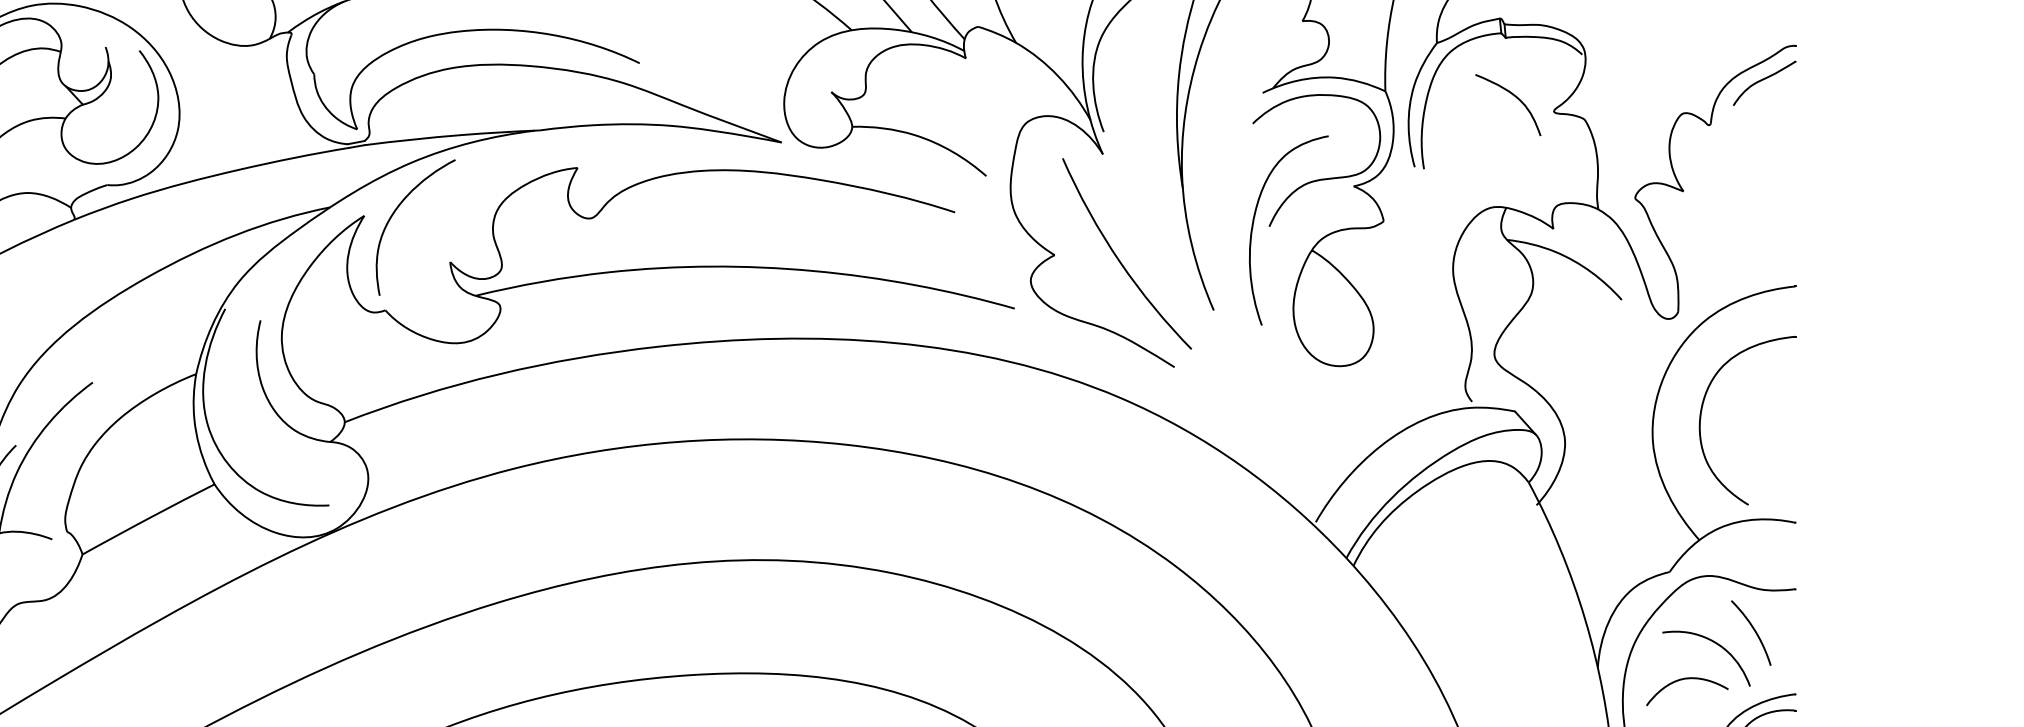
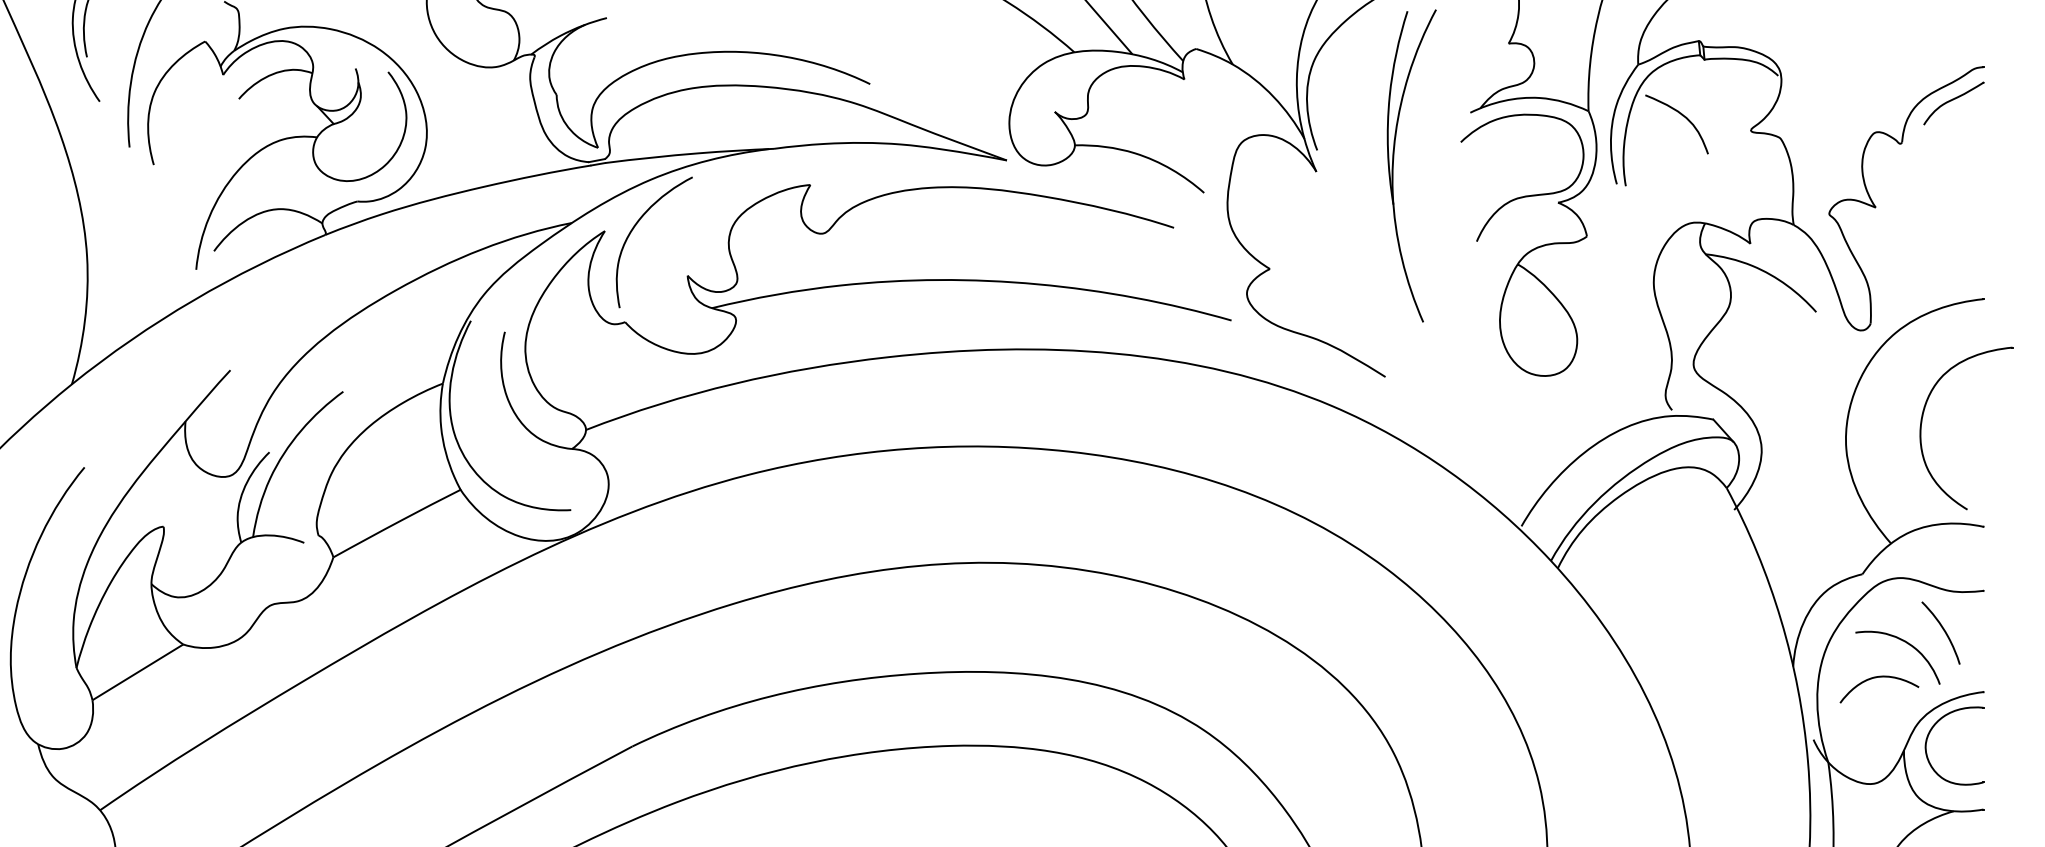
curve: (1514, 96) -> (1682, 116), moved
curve: (1254, 221) -> (1462, 236), removed
curve: (1118, 257) -> (1331, 271), removed
part: (1701, 414) -> (1922, 422), moved

